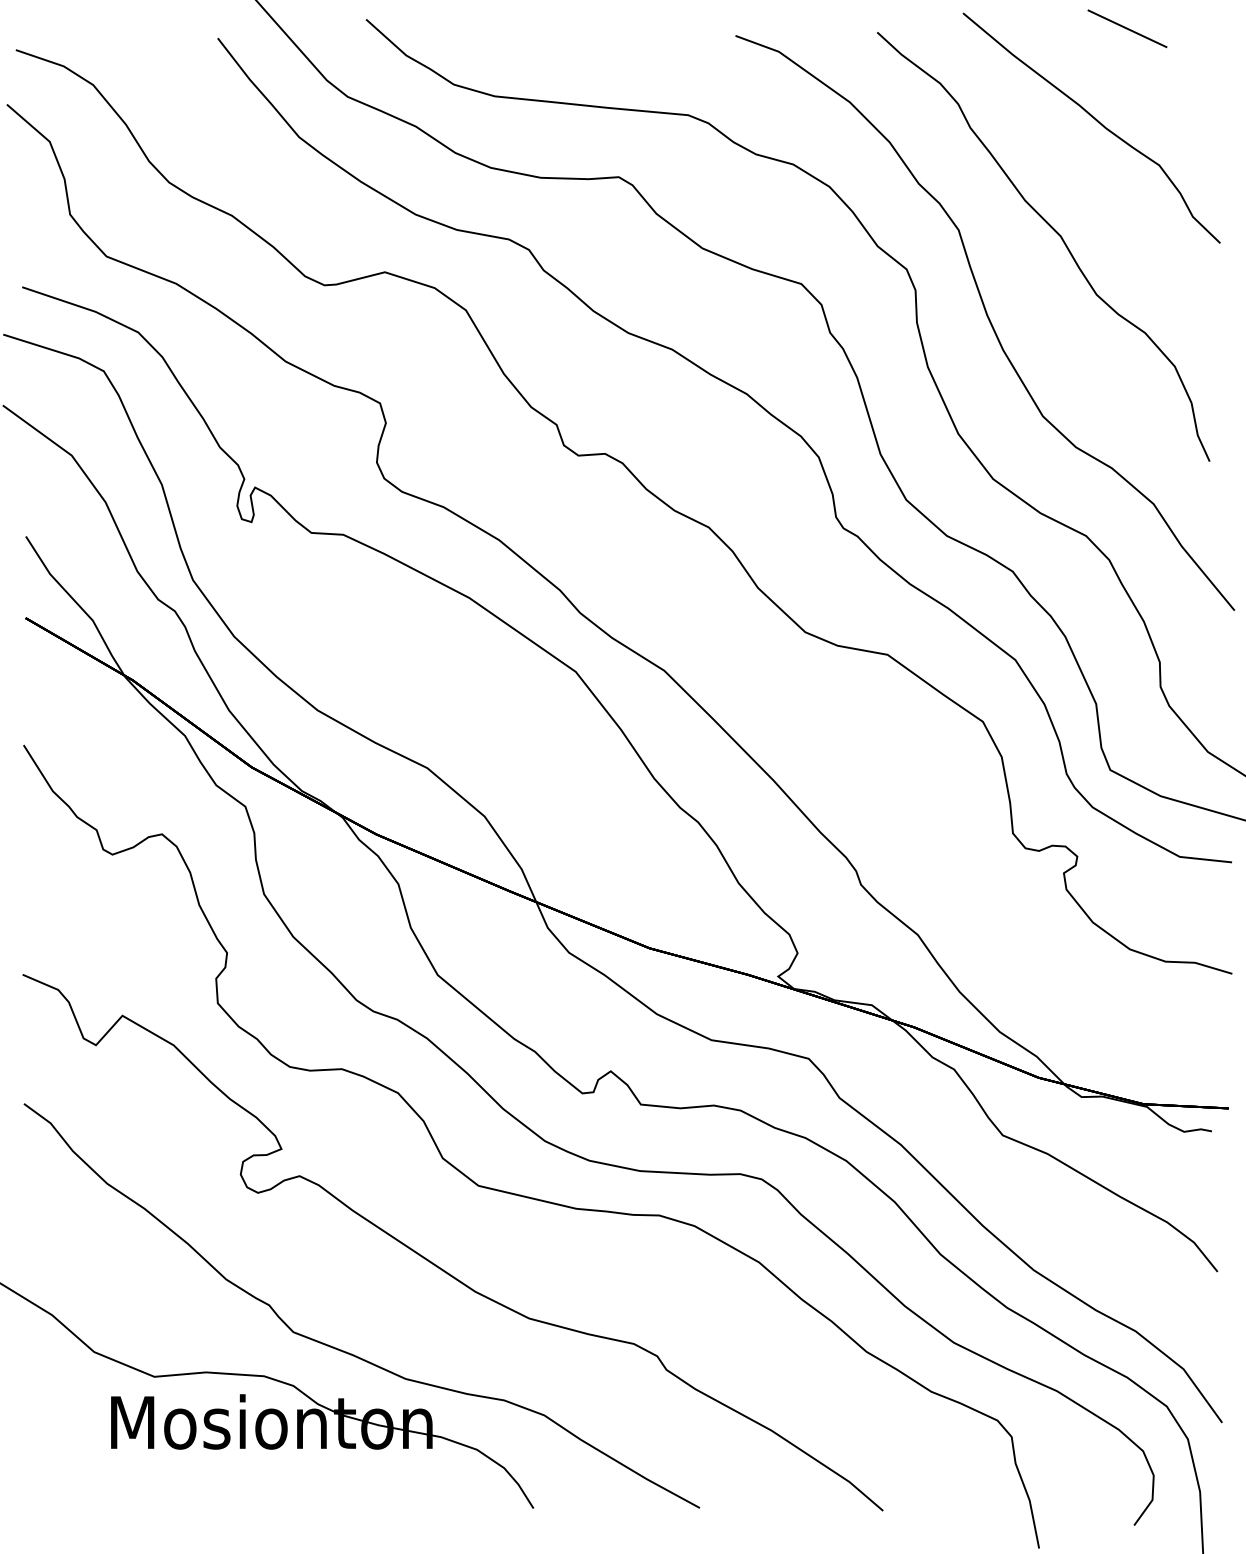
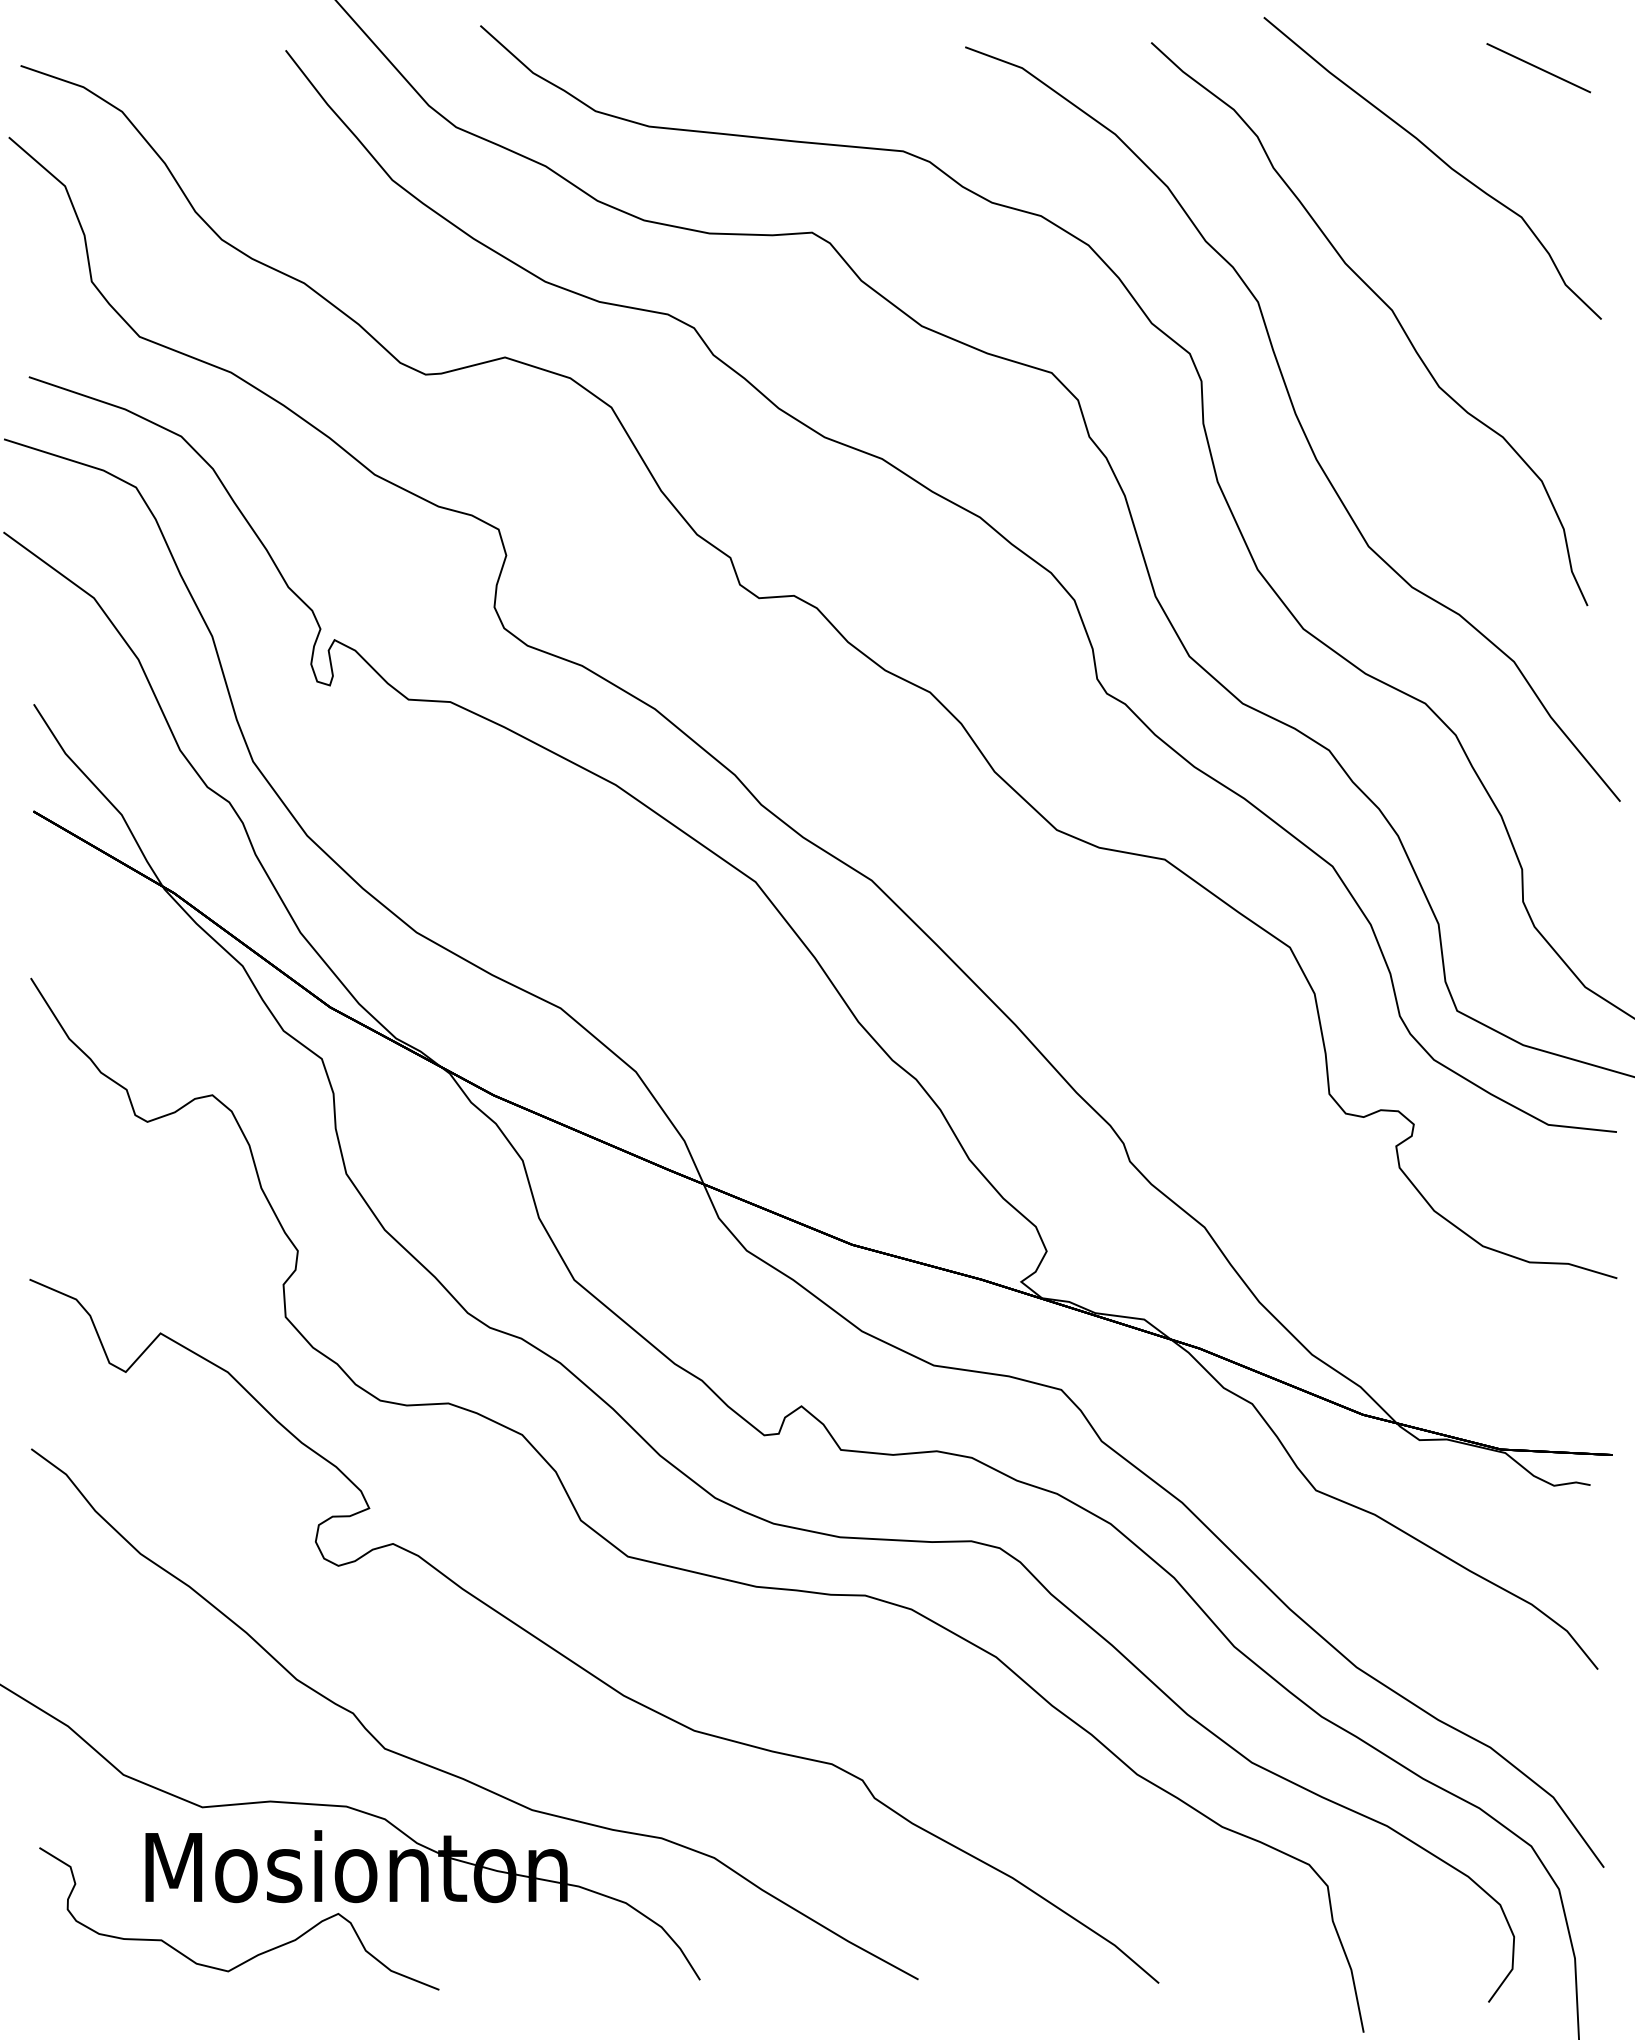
line: (1127, 28) -> (1538, 67), moved
part: (196, 1488) -> (257, 1953), added

